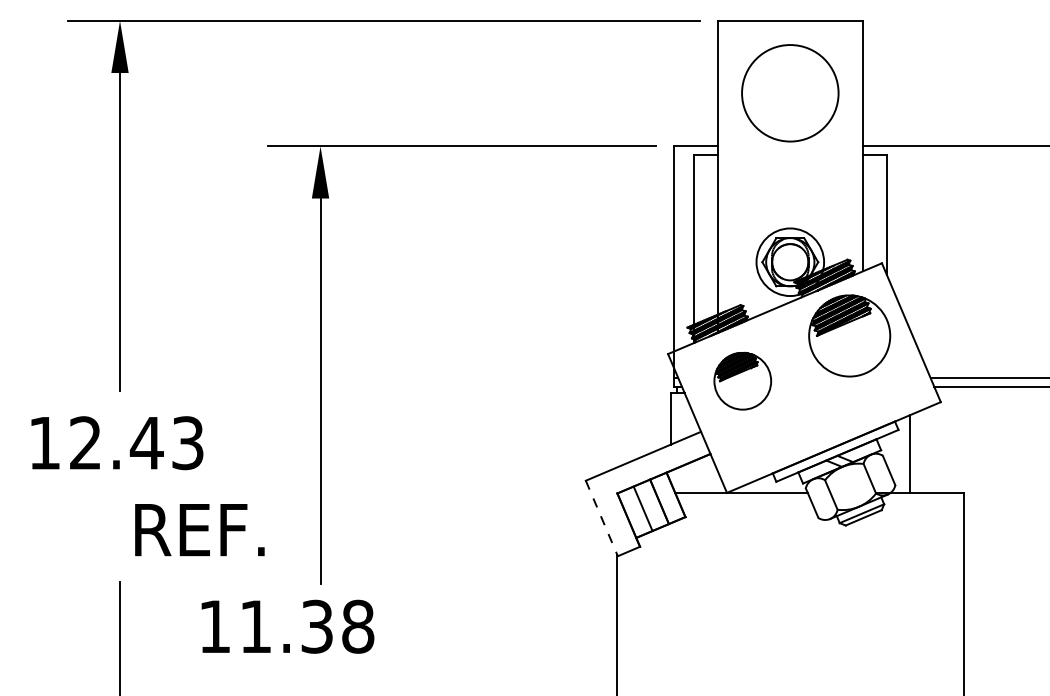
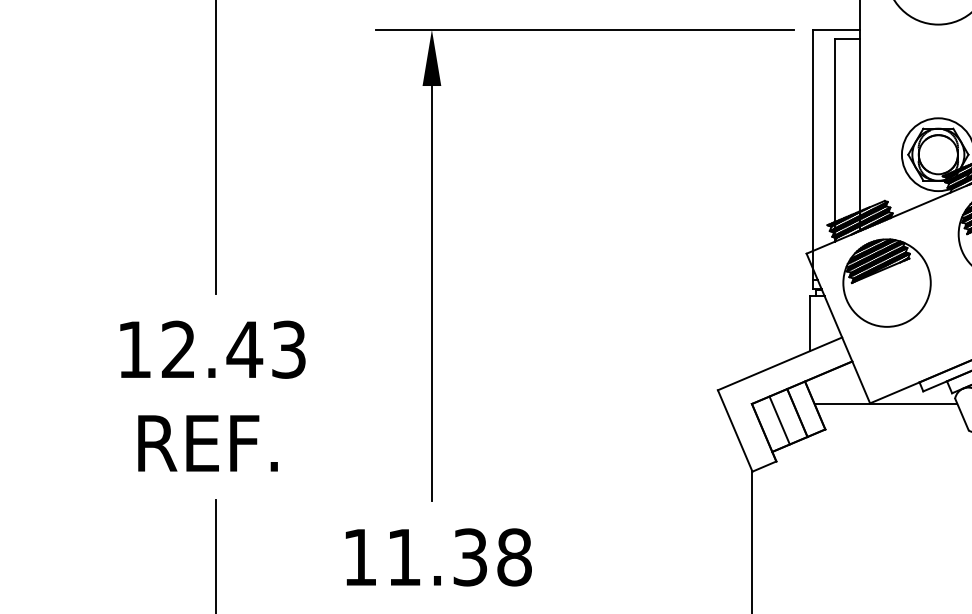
part: (742, 380) -> (886, 282), size x1.43
line: (602, 518) -> (735, 430), dashed -> solid
text: (199, 530) -> (207, 443), moved
text: (287, 626) -> (438, 557), moved

